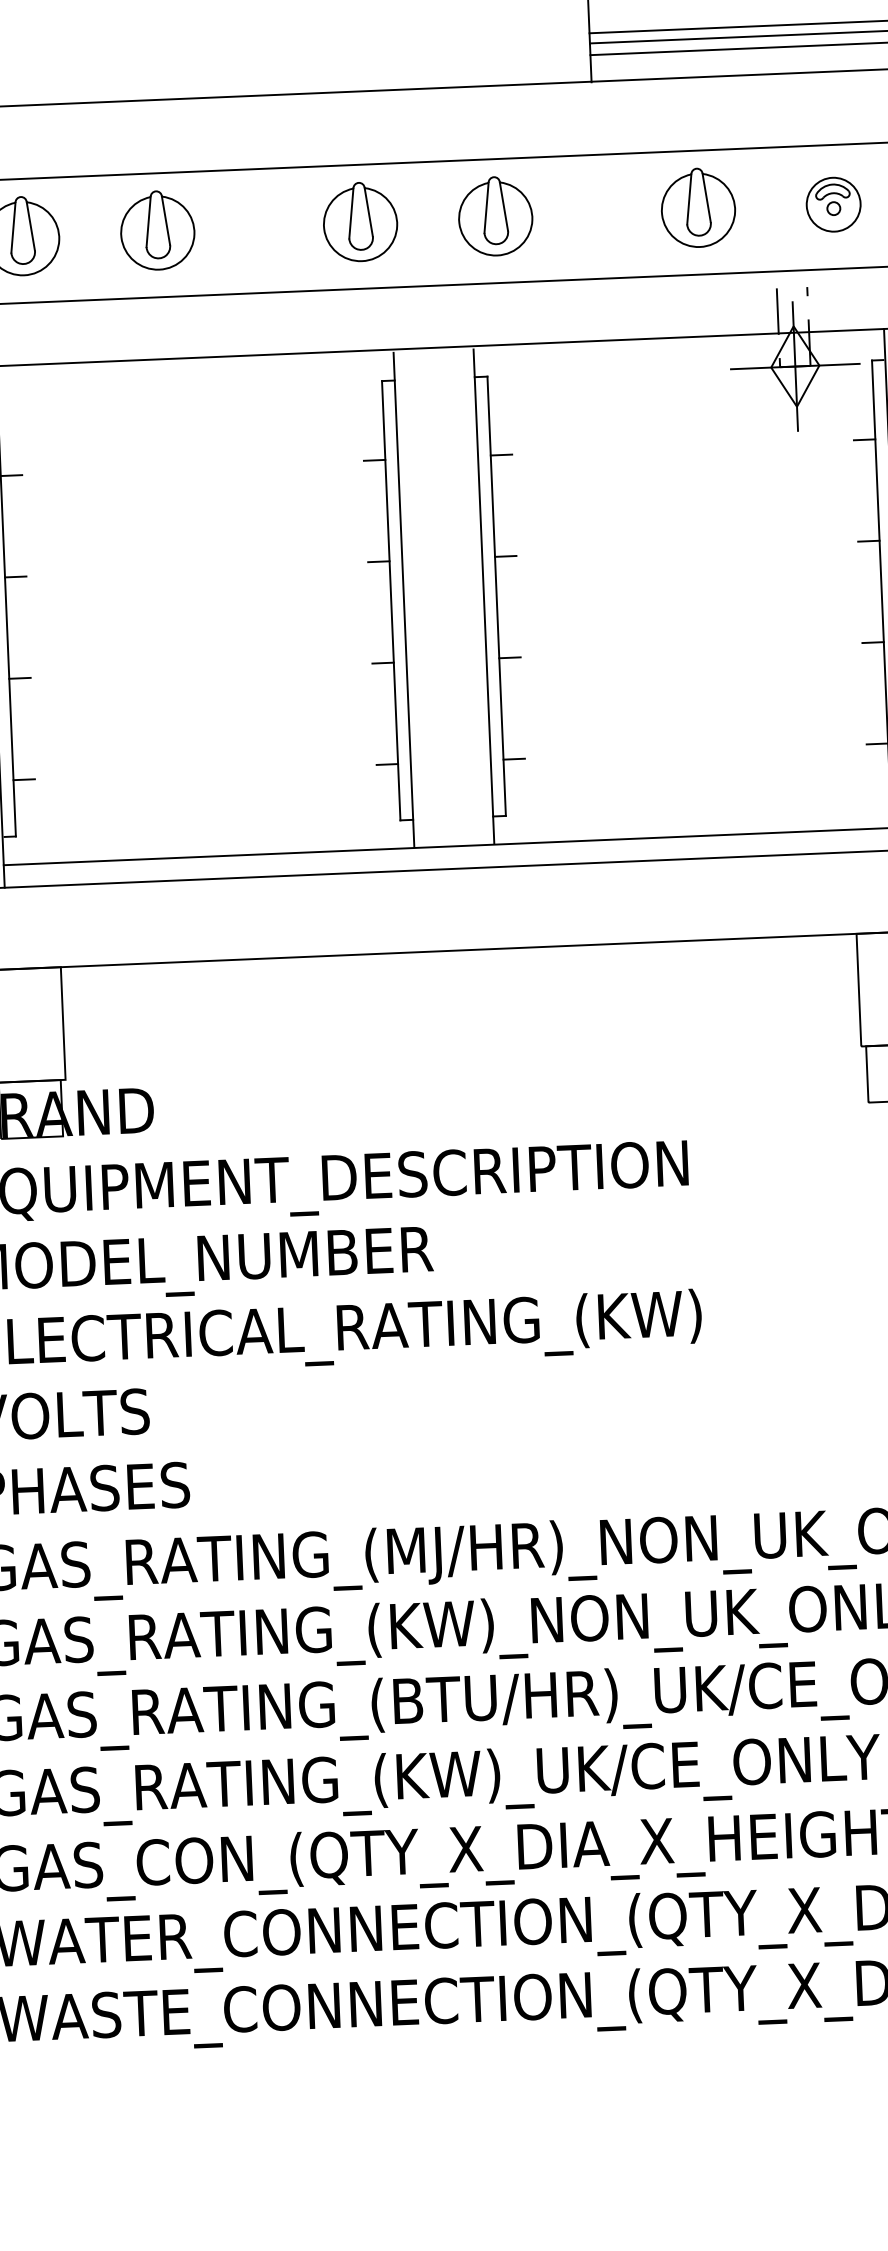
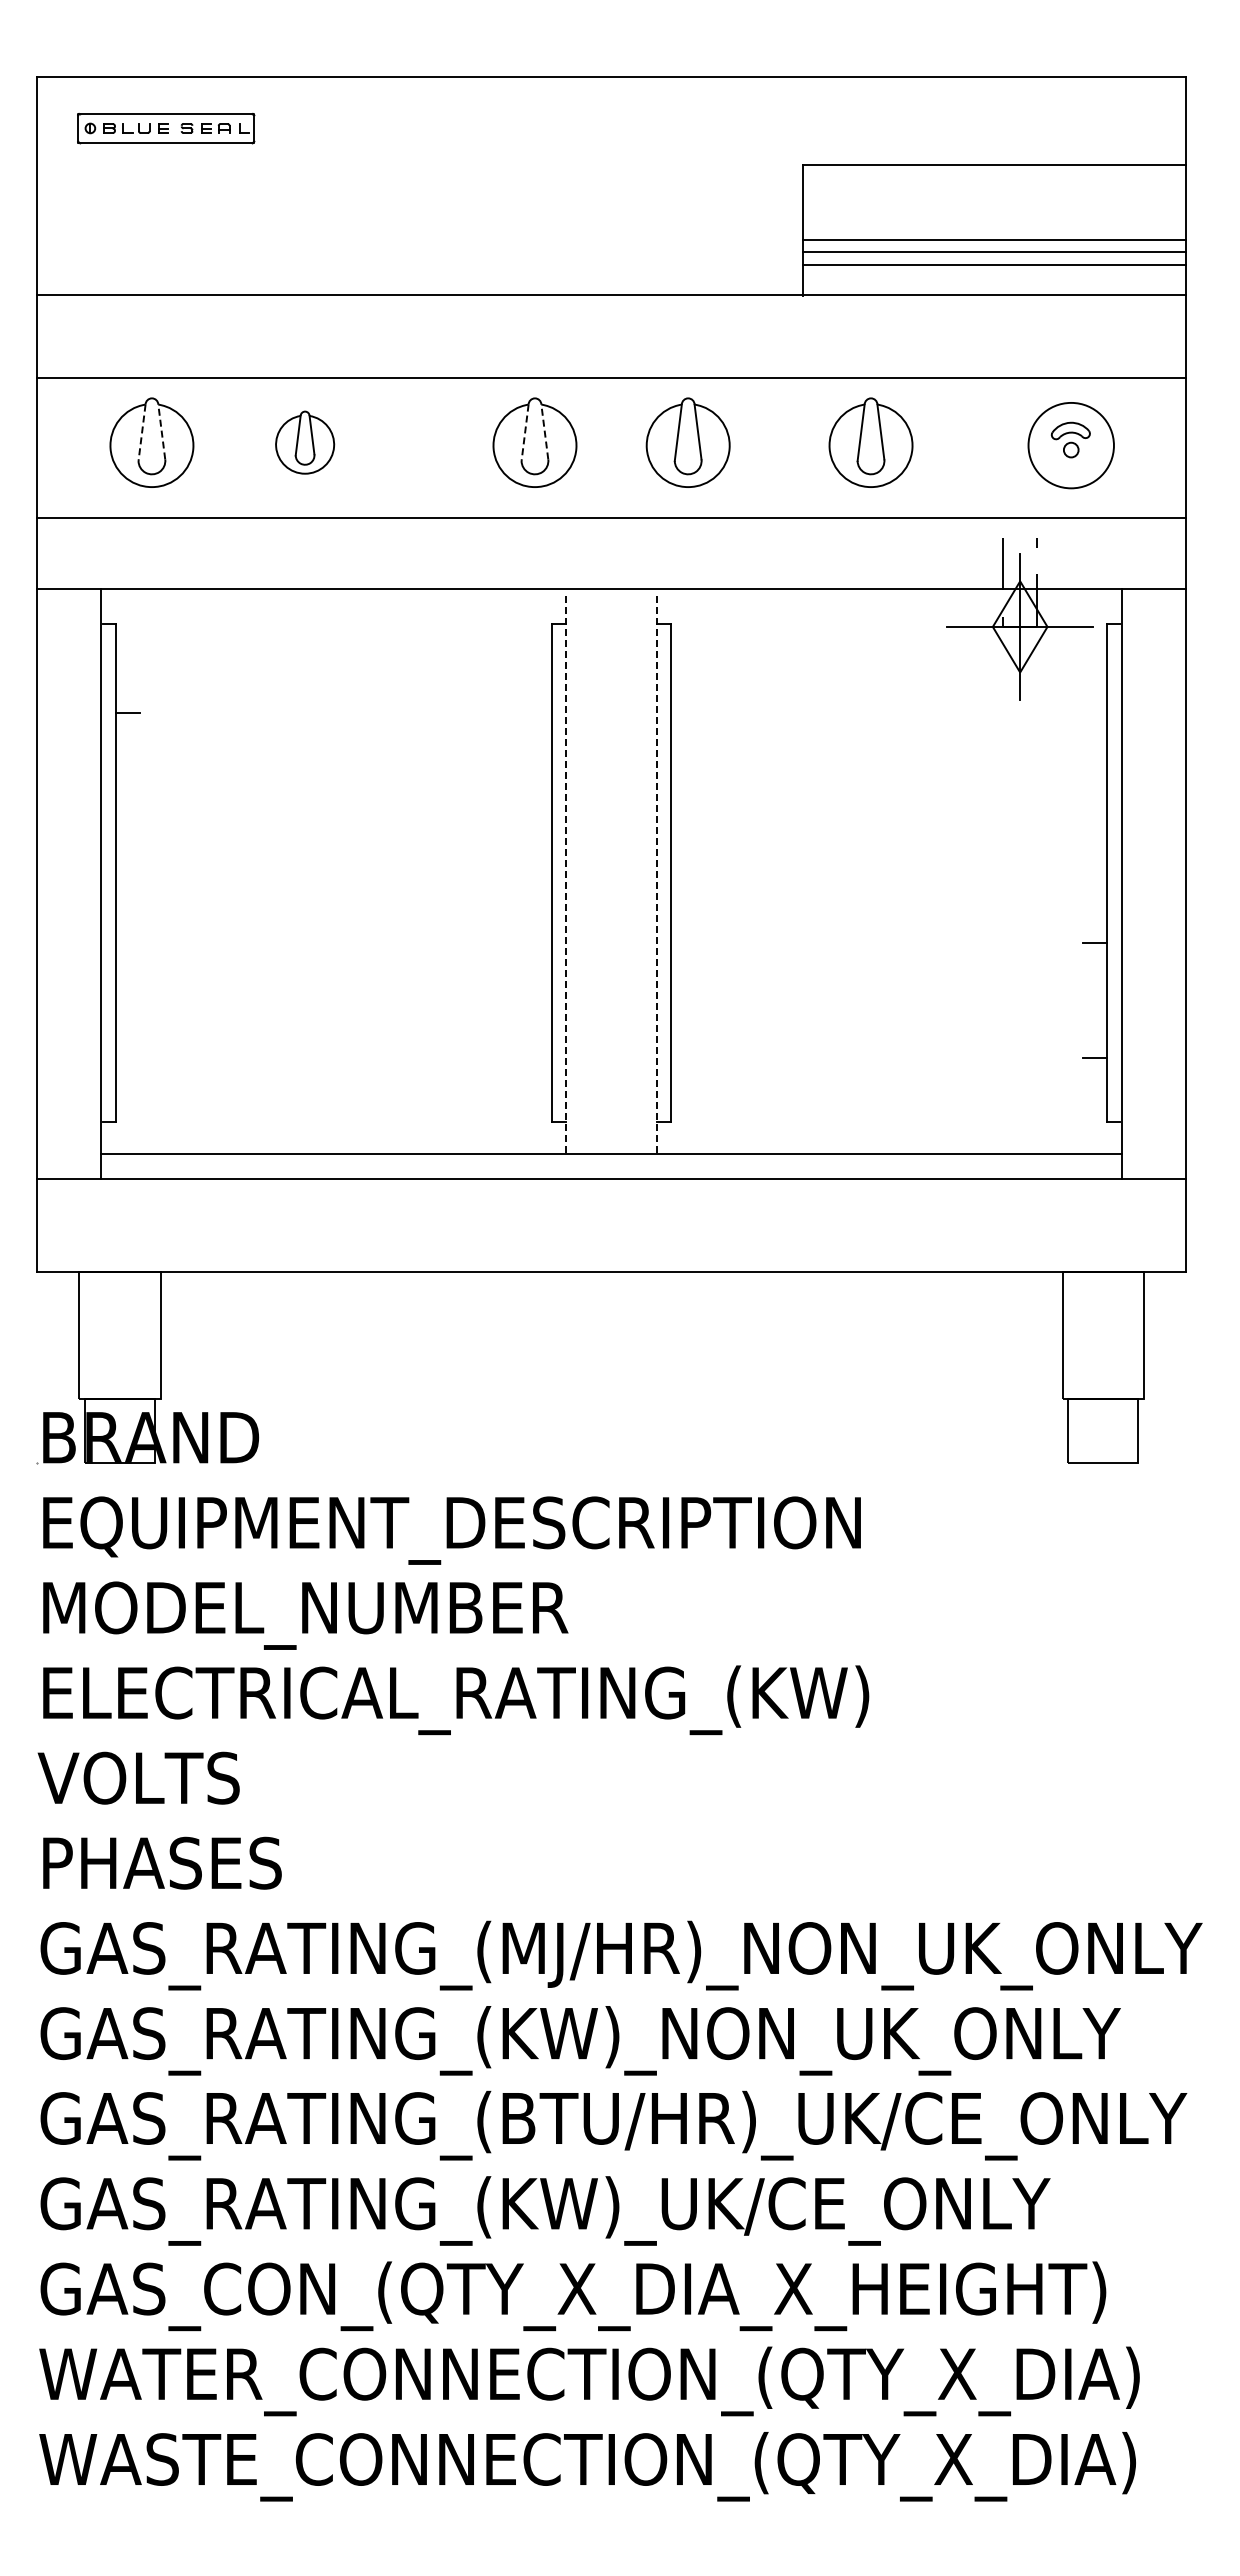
circle: (833, 204) -> (1070, 445), size x1.4
part: (697, 207) -> (870, 442), moved
line: (368, 212) -> (544, 432), solid -> dashed
line: (351, 214) -> (525, 433), solid -> dashed
line: (30, 226) -> (161, 432), solid -> dashed
line: (13, 228) -> (142, 433), solid -> dashed
part: (157, 230) -> (304, 442), size x0.7
line: (864, 440) -> (1095, 713), removed
line: (501, 455) -> (683, 713), removed
line: (374, 460) -> (539, 713), removed
line: (869, 541) -> (1095, 828), removed
line: (505, 556) -> (683, 828), removed
line: (378, 562) -> (539, 828), removed
line: (15, 577) -> (127, 828), removed
line: (483, 596) -> (656, 872), solid -> dashed
line: (404, 599) -> (566, 872), solid -> dashed
line: (509, 657) -> (683, 942), removed
line: (382, 662) -> (539, 942), removed
line: (19, 677) -> (127, 942), removed
line: (514, 758) -> (683, 1057), removed
line: (387, 764) -> (539, 1057), removed
line: (23, 779) -> (127, 1057), removed

